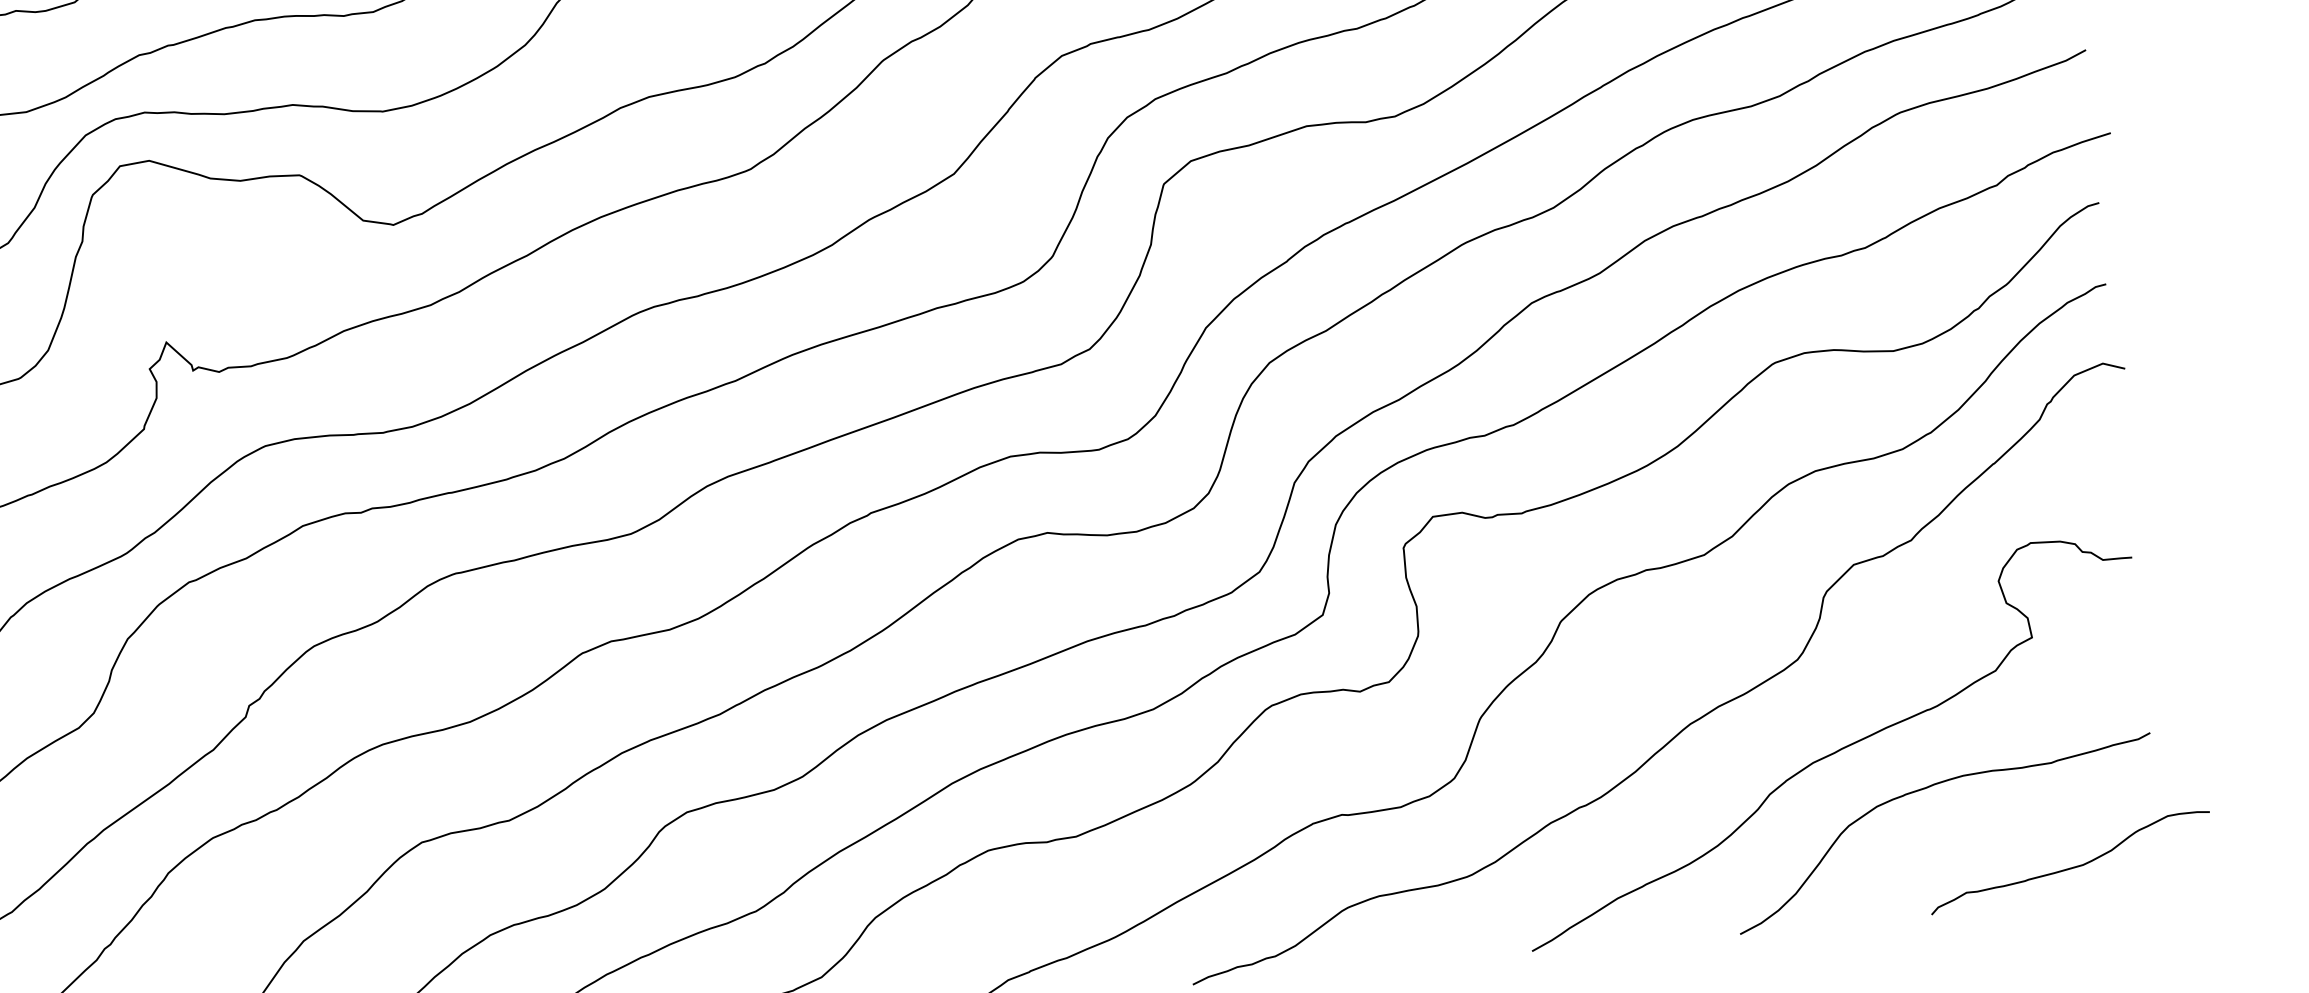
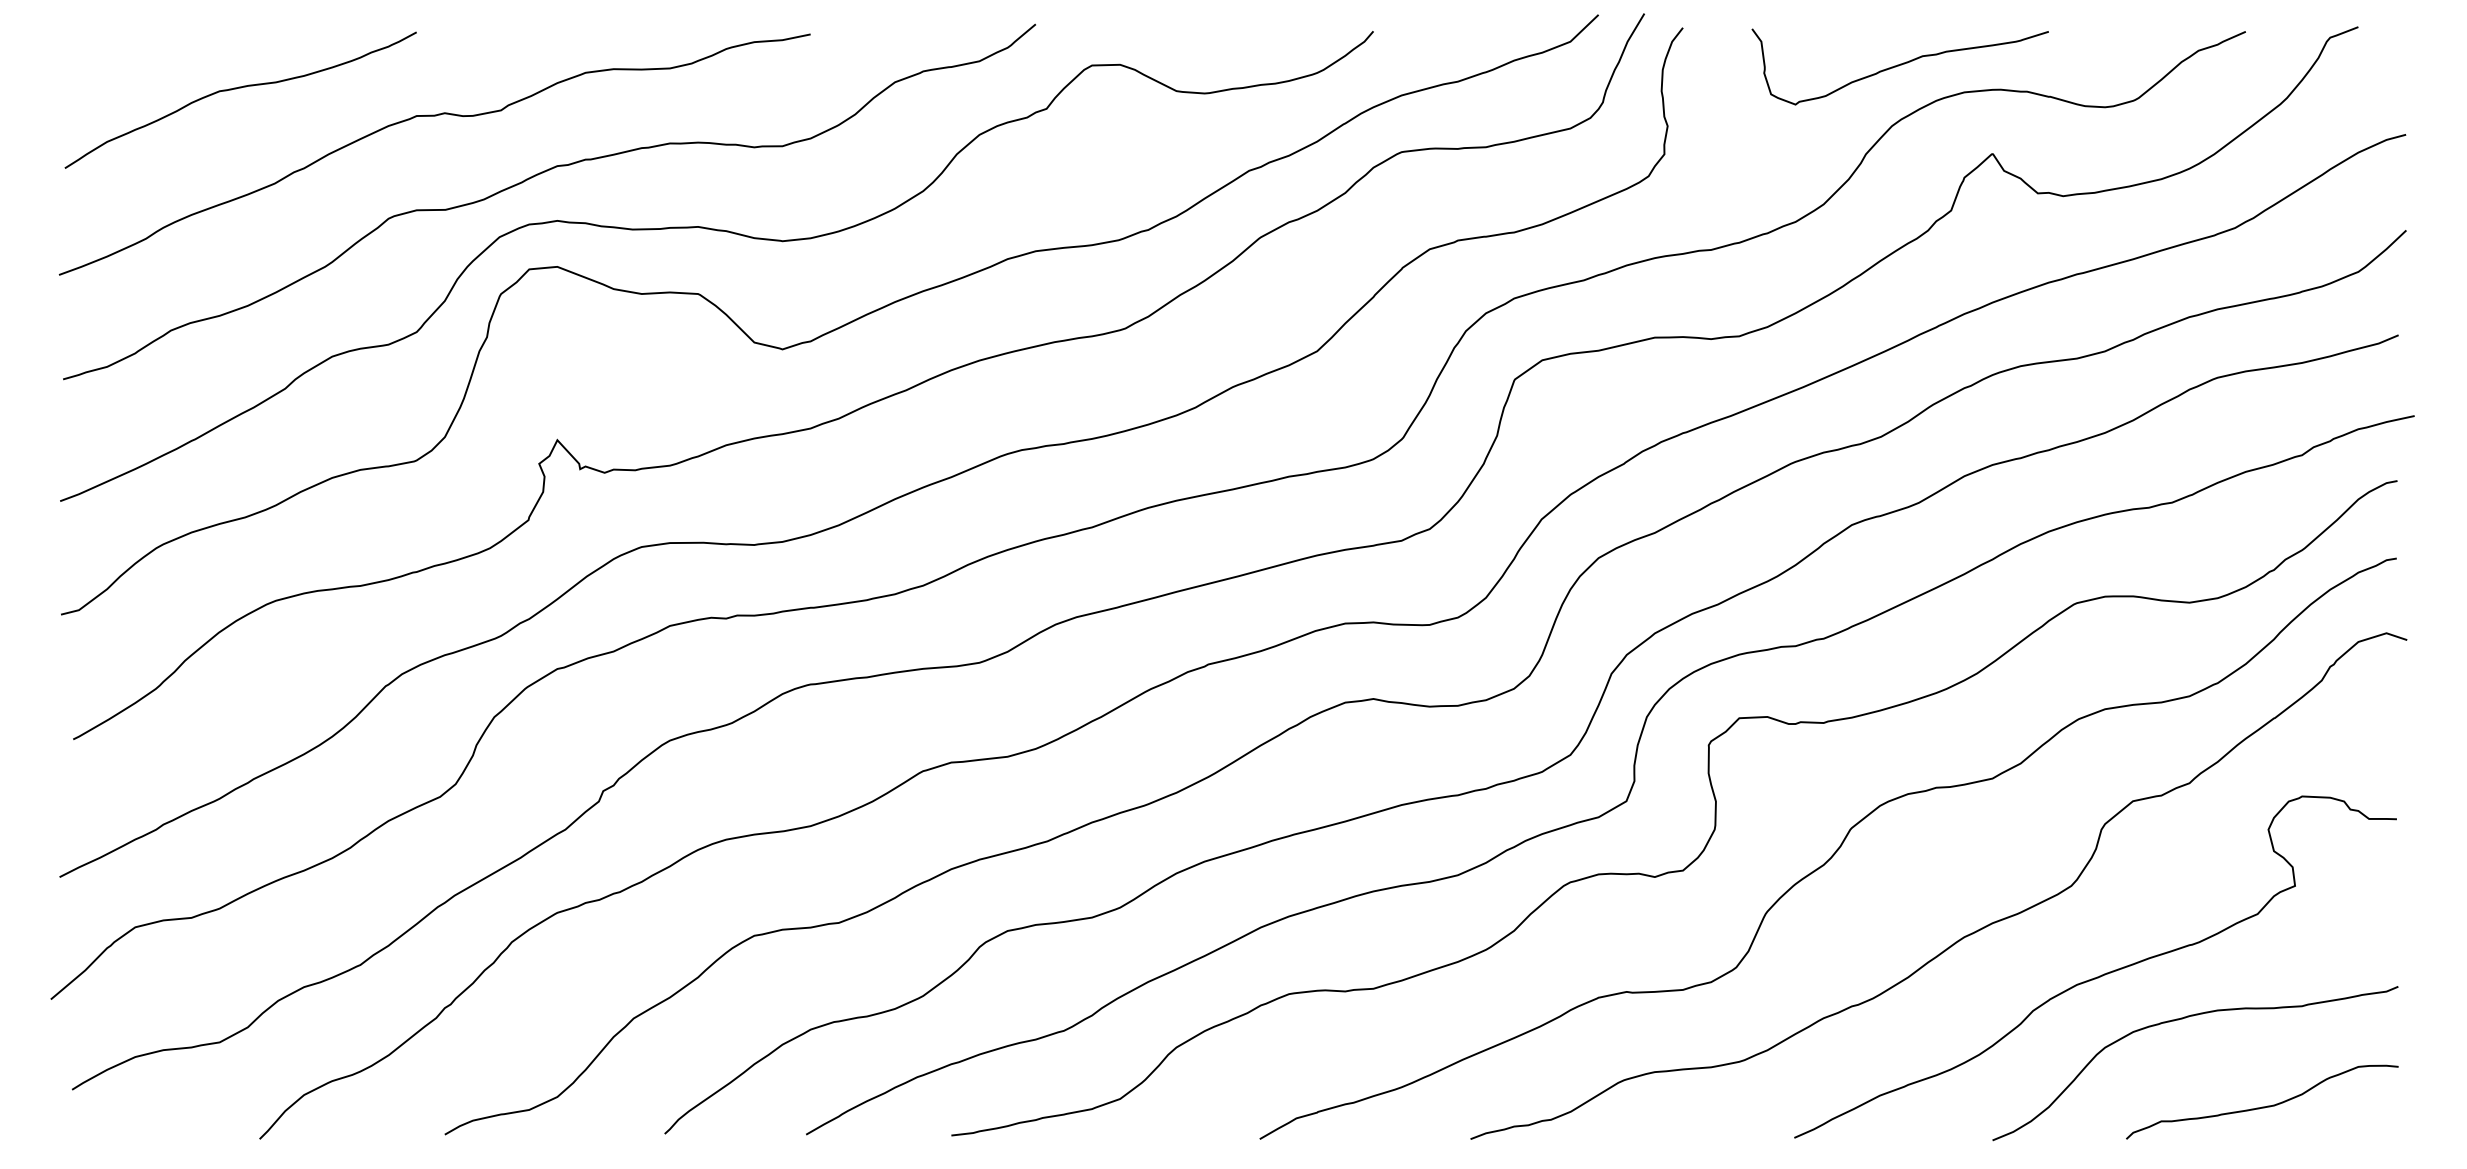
curve: (2071, 867) -> (2262, 1106), moved

